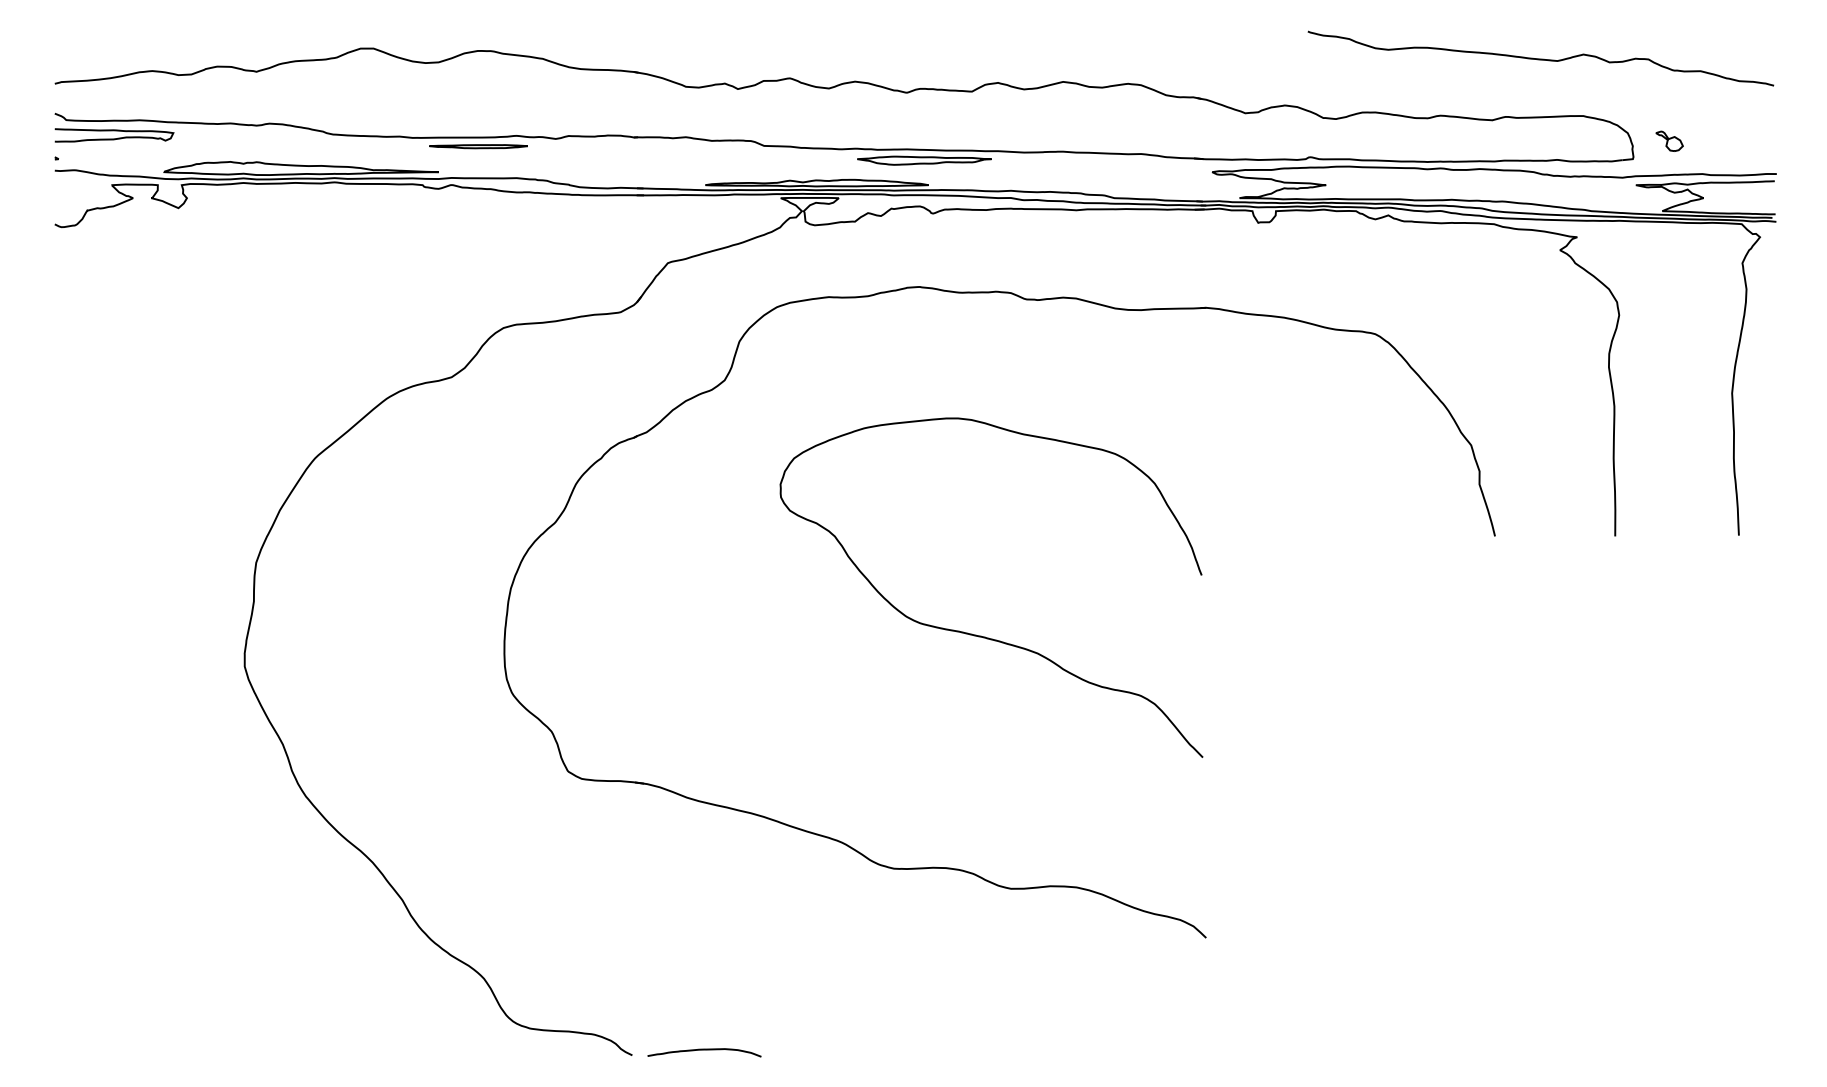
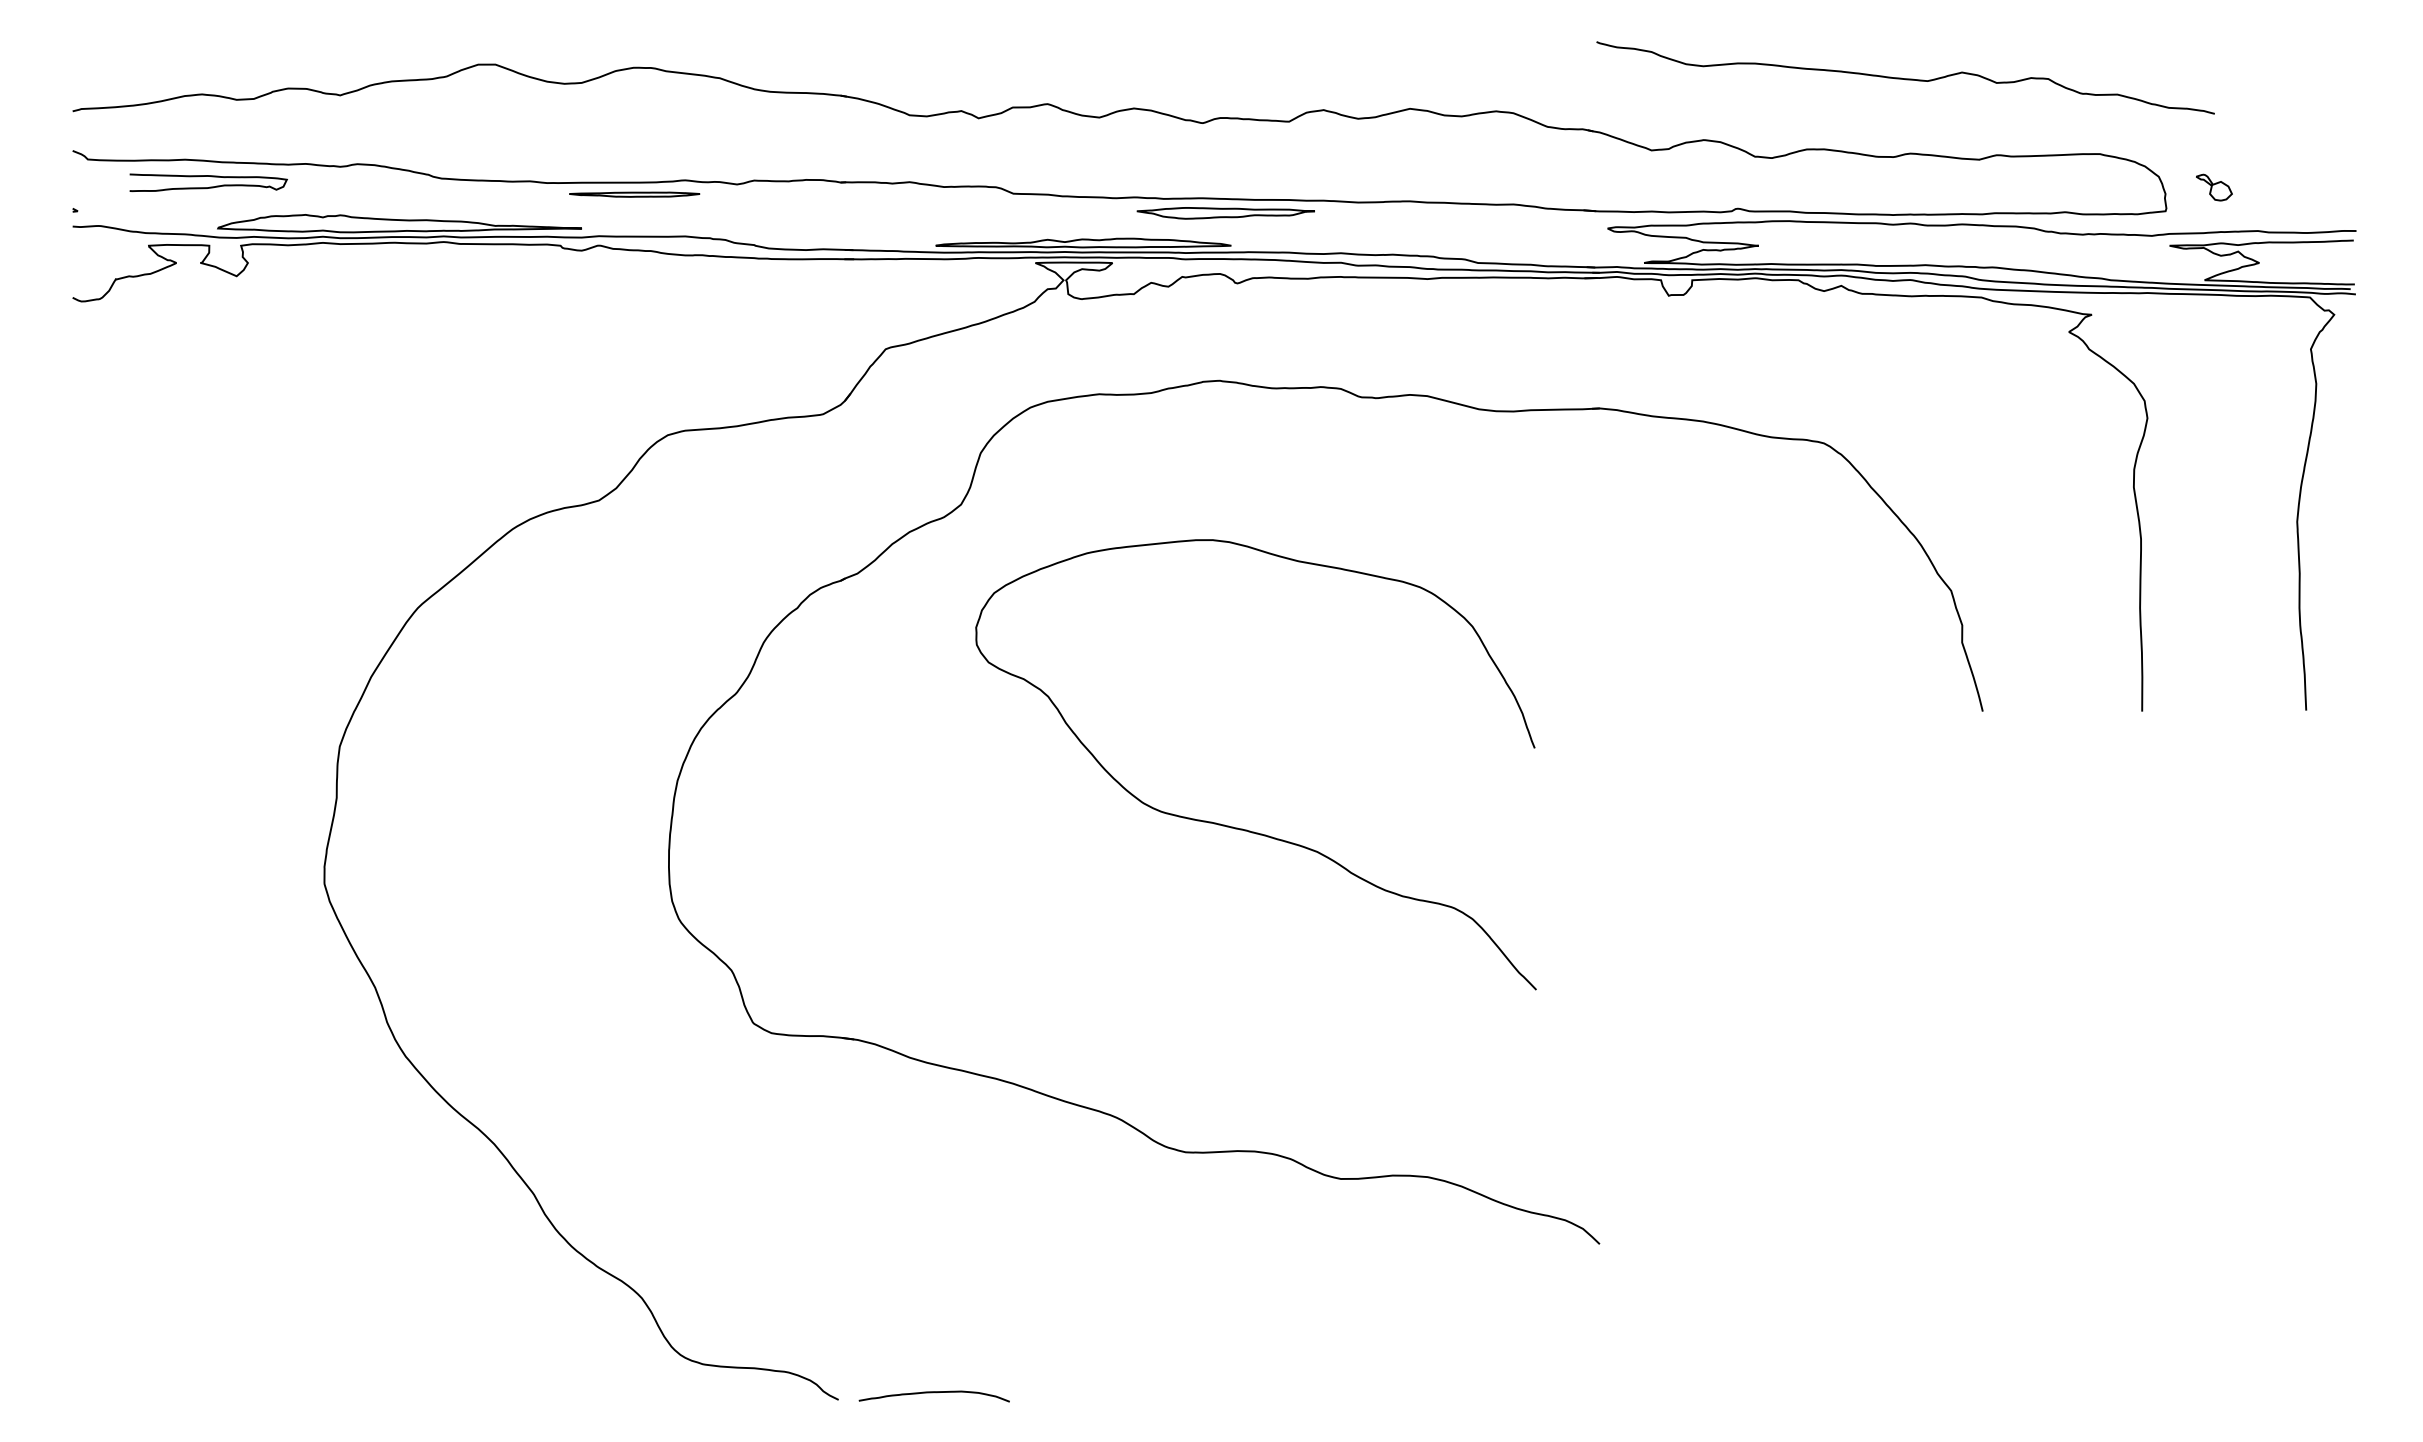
curve: (1540, 59) -> (1905, 78), moved
curve: (115, 138) -> (209, 186), moved
curve: (981, 635) -> (1242, 828), moved

